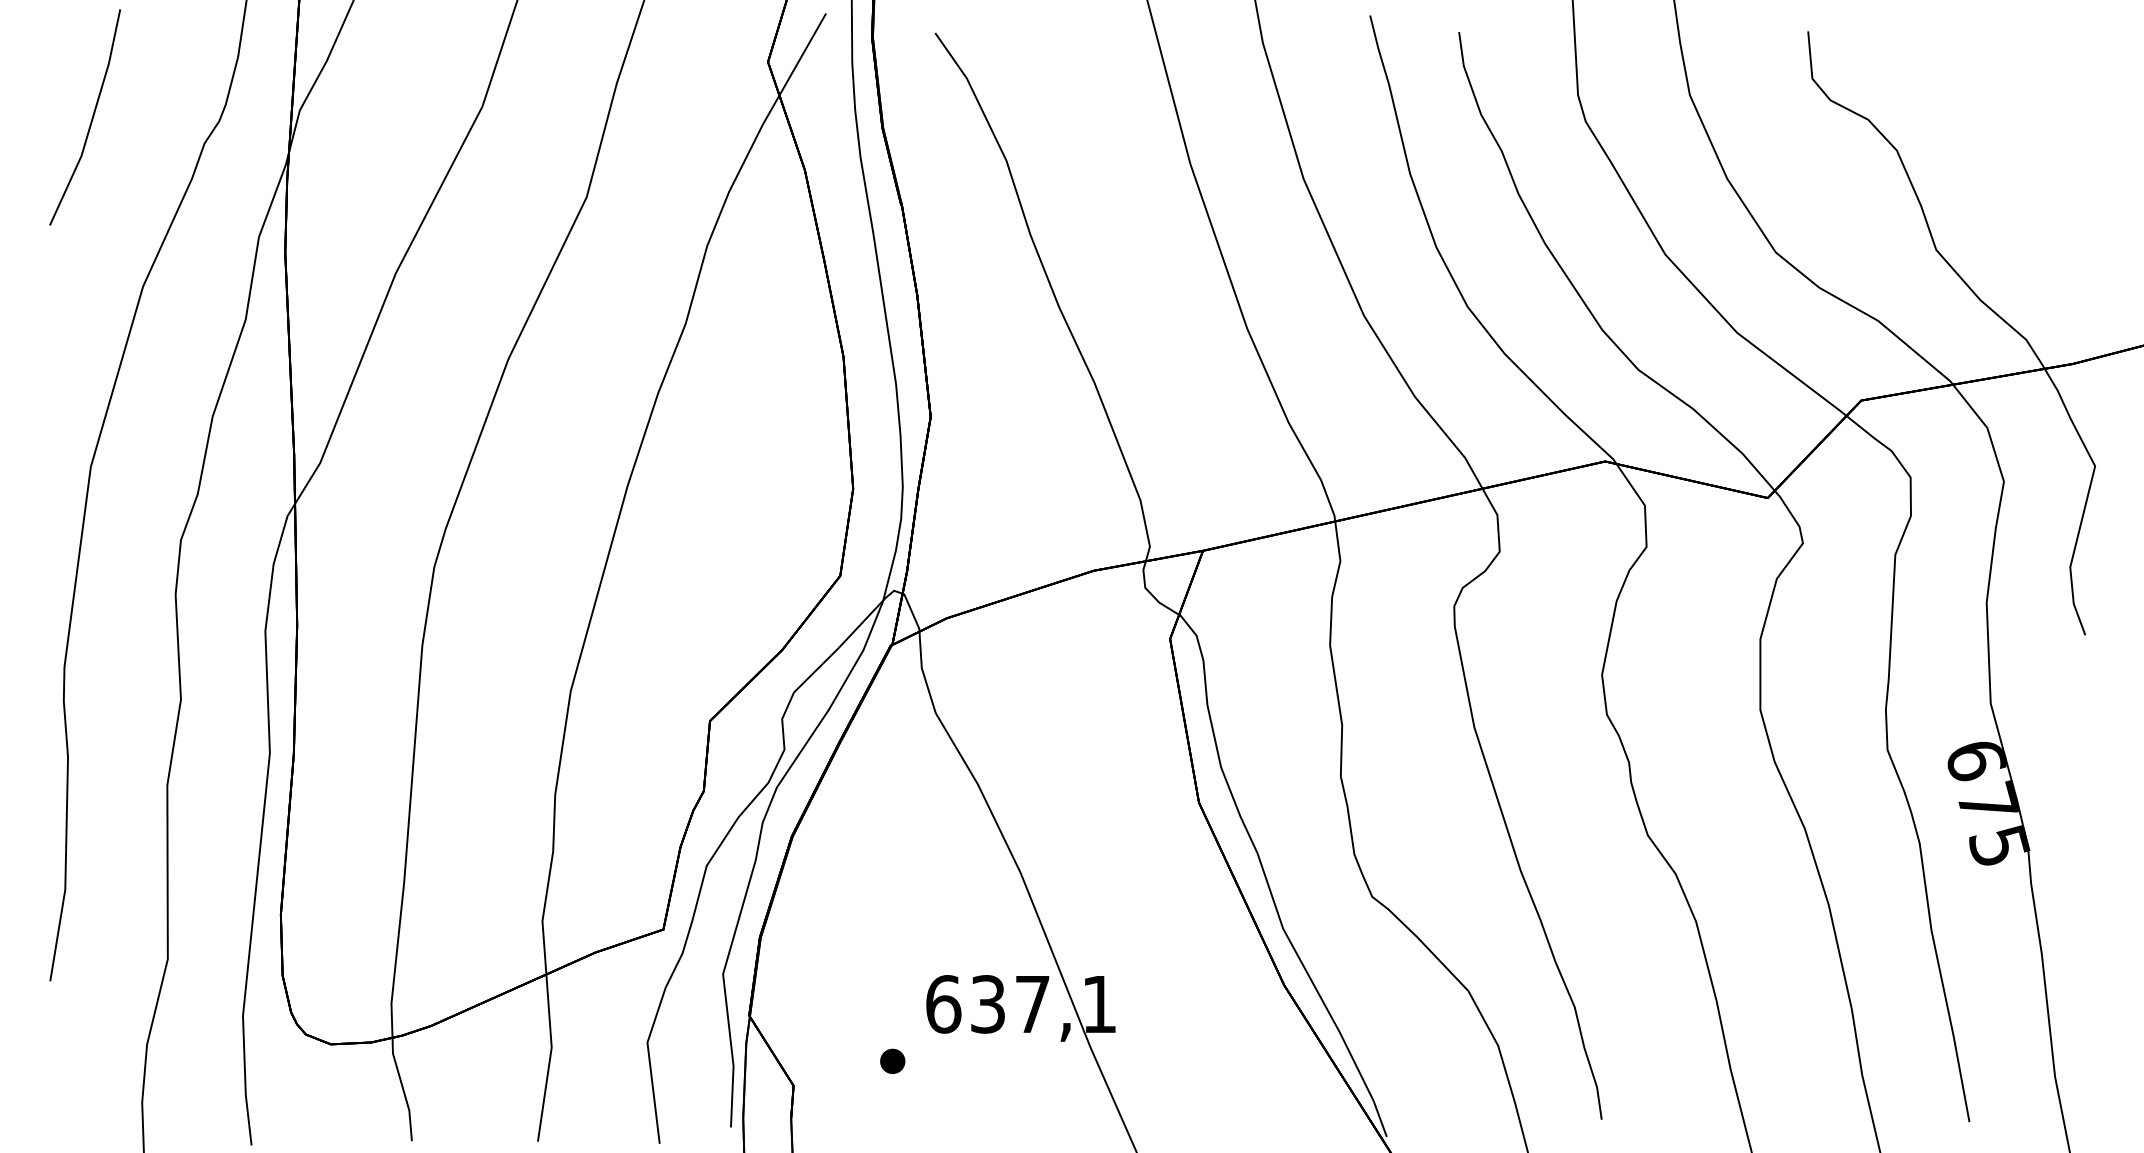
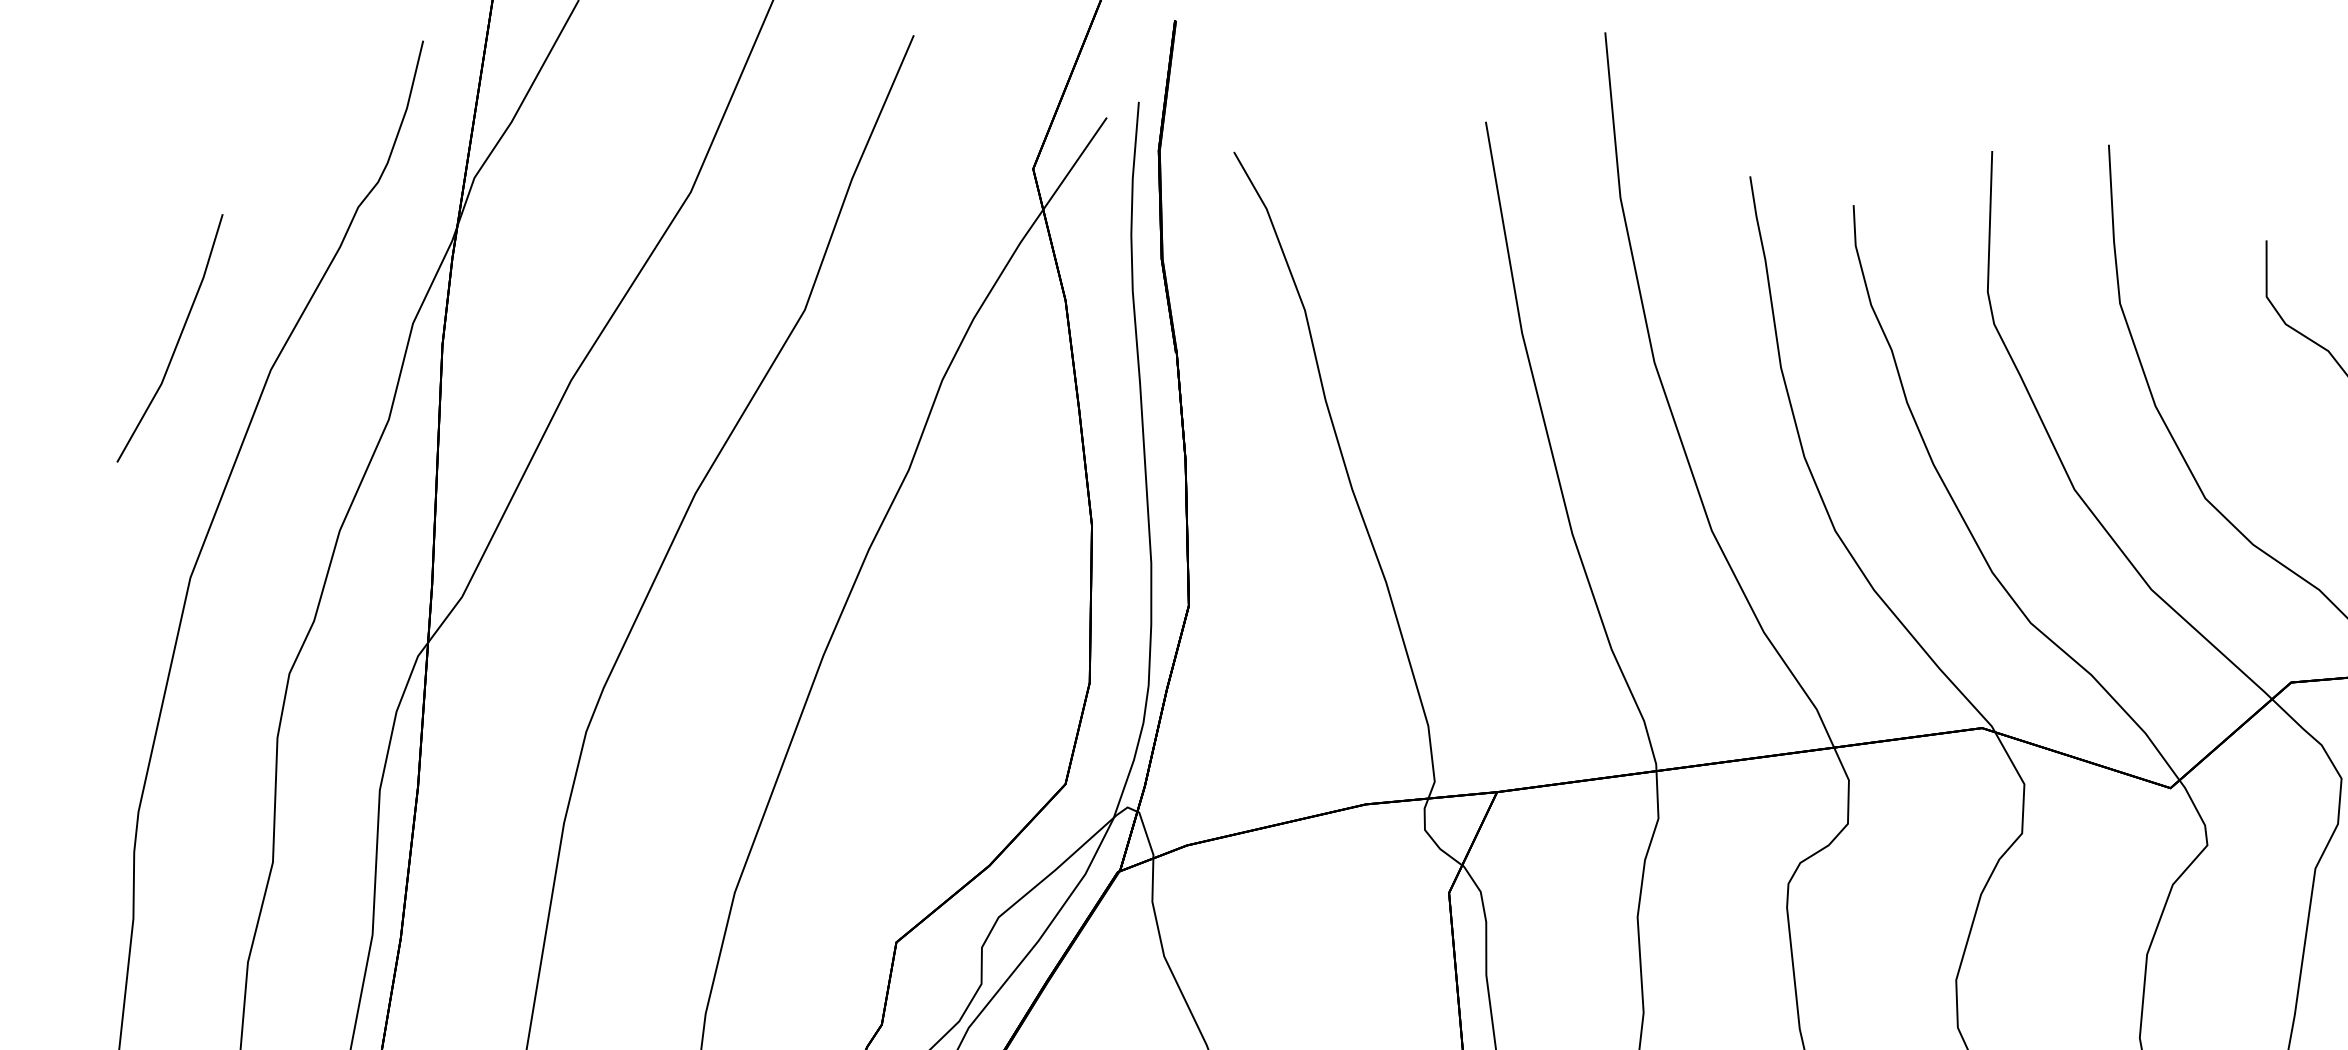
line: (91, 118) -> (177, 340), moved

